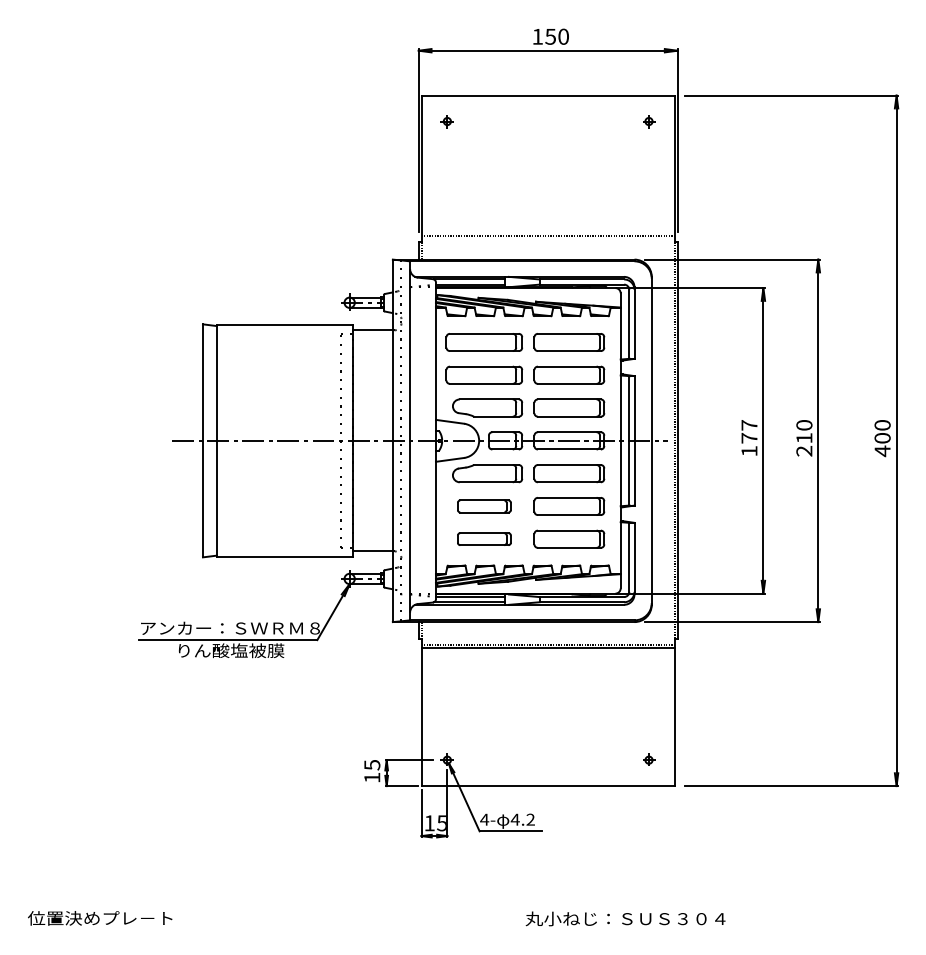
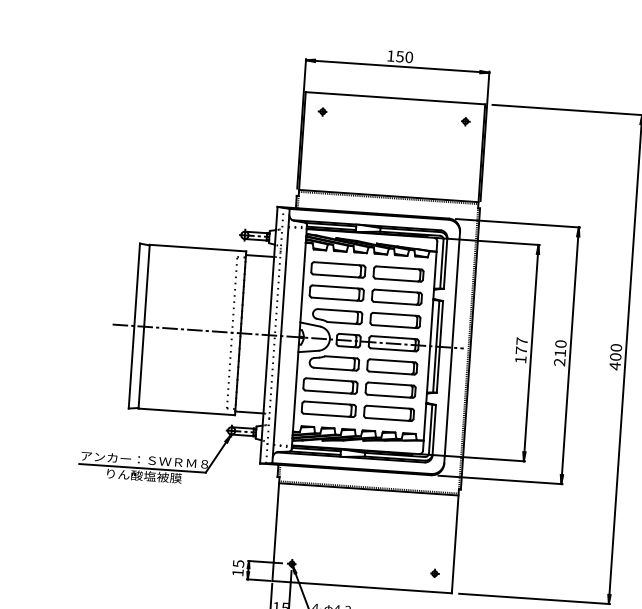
line: (547, 233) -> (388, 195), added
part: (484, 506) -> (330, 386), size x1.43
part: (484, 538) -> (329, 408), size x1.43

